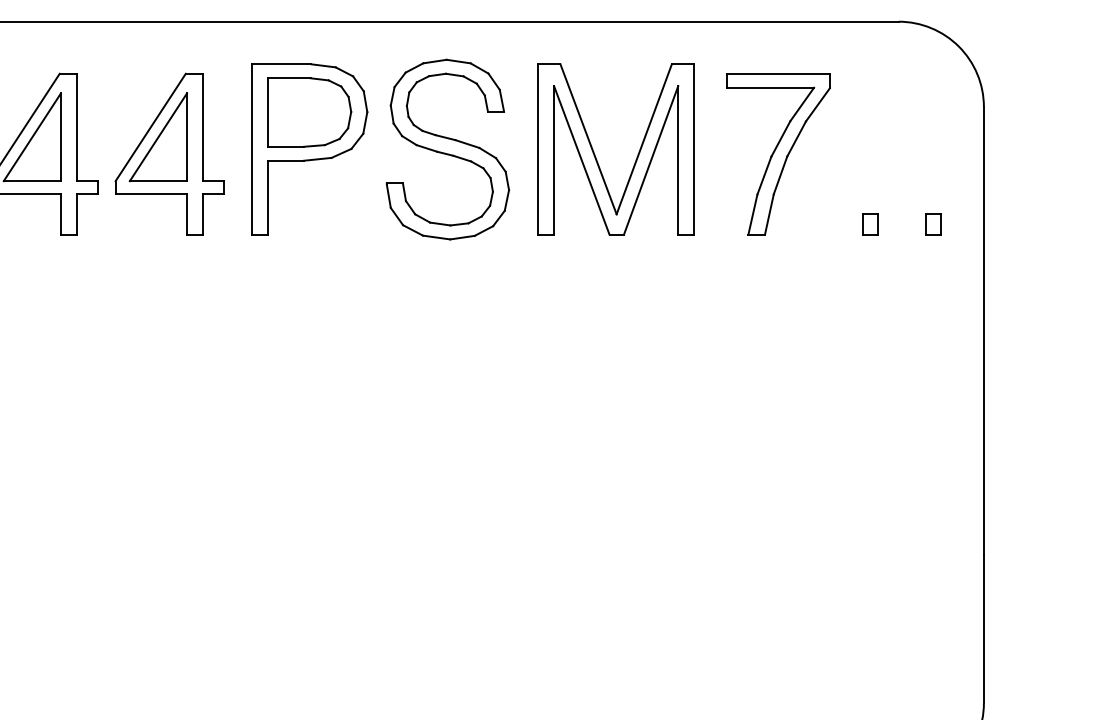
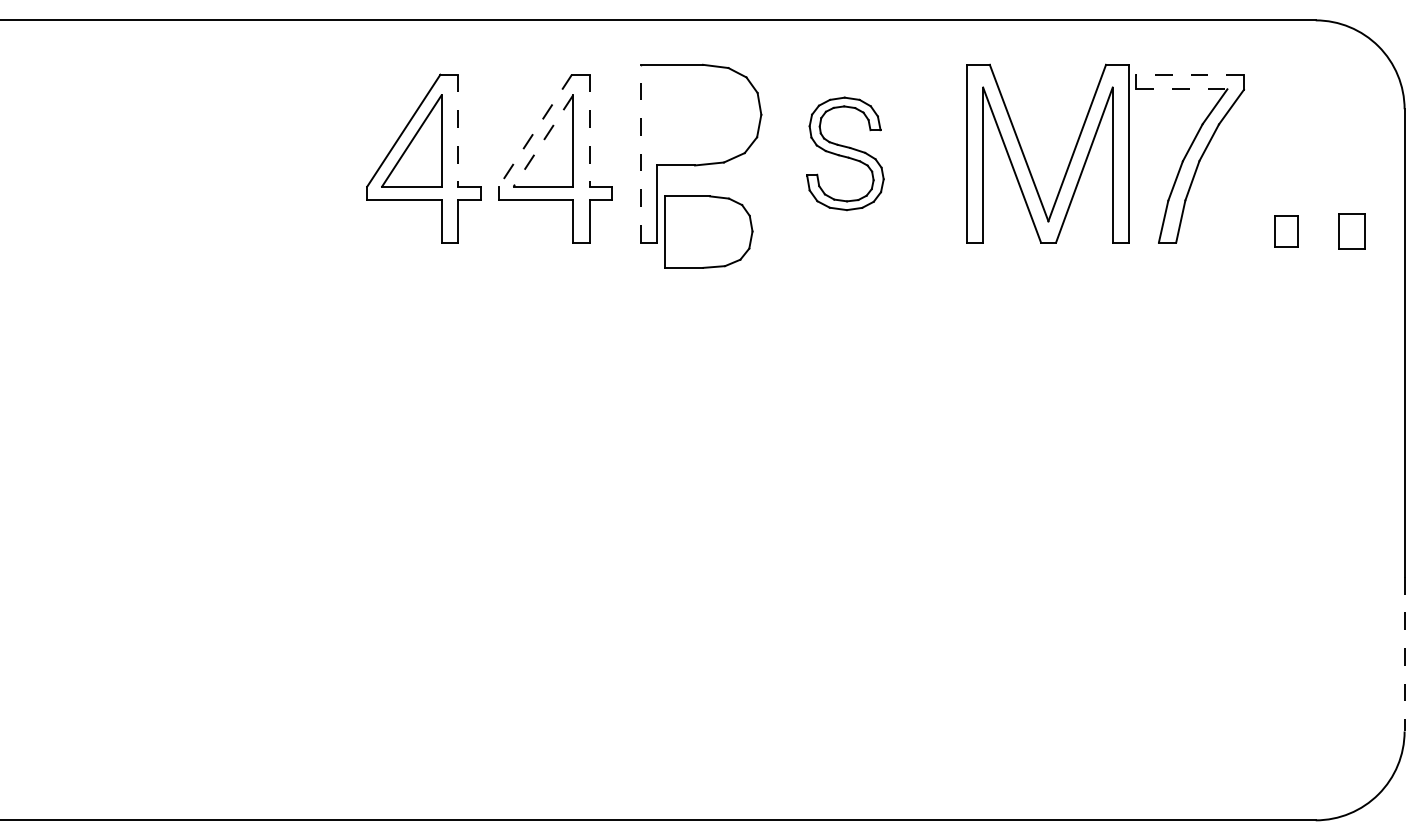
line: (778, 73) -> (1190, 74), solid -> dashed
line: (771, 87) -> (1182, 89), solid -> dashed
part: (309, 111) -> (708, 231), moved
line: (150, 127) -> (535, 130), solid -> dashed
line: (76, 128) -> (457, 131), solid -> dashed
line: (202, 128) -> (589, 131), solid -> dashed
line: (158, 136) -> (543, 140), solid -> dashed
line: (251, 149) -> (640, 153), solid -> dashed
part: (448, 149) -> (845, 153), size x0.6
part: (595, 155) -> (1026, 159), moved
part: (869, 224) -> (1285, 231), size x1.4
part: (933, 224) -> (1351, 231), size x1.6
line: (983, 629) -> (1404, 654), solid -> dashed

